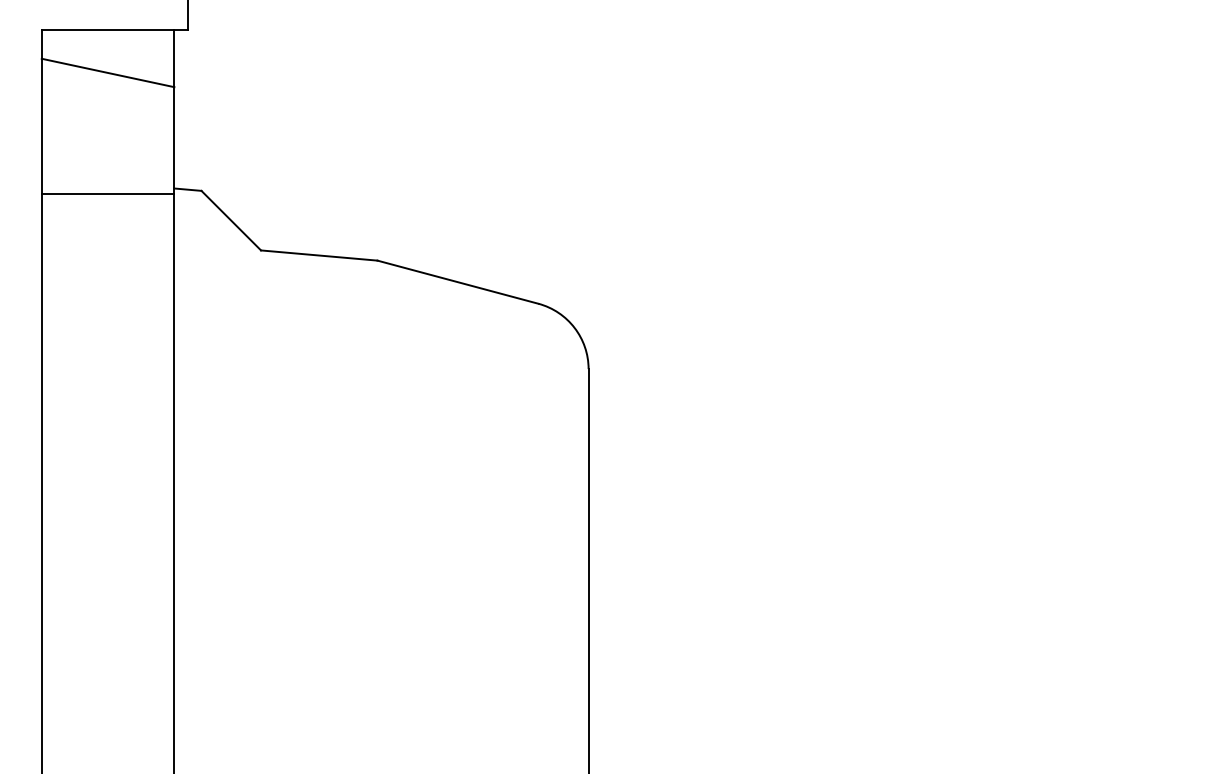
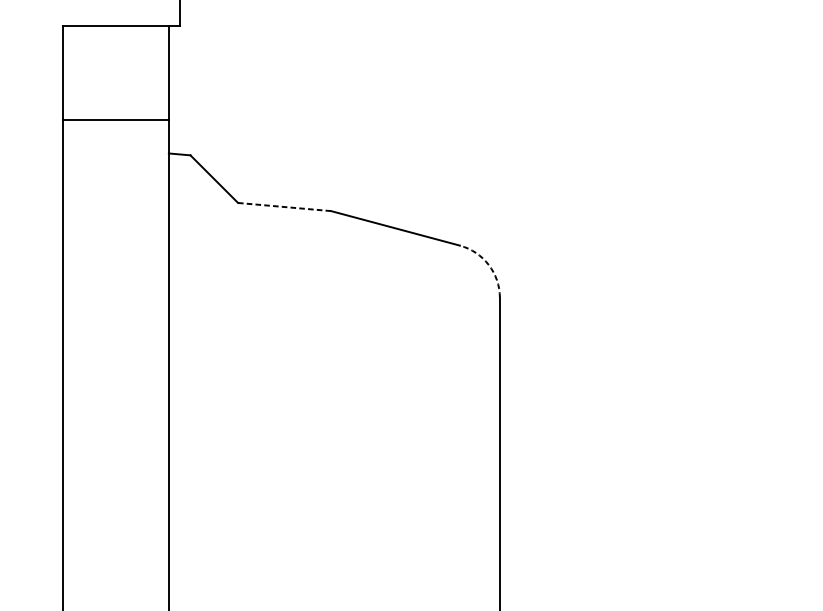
line: (107, 72) -> (115, 60), removed
line: (107, 194) -> (115, 120), moved
line: (318, 255) -> (284, 207), solid -> dashed
arc: (574, 327) -> (488, 264), solid -> dashed

